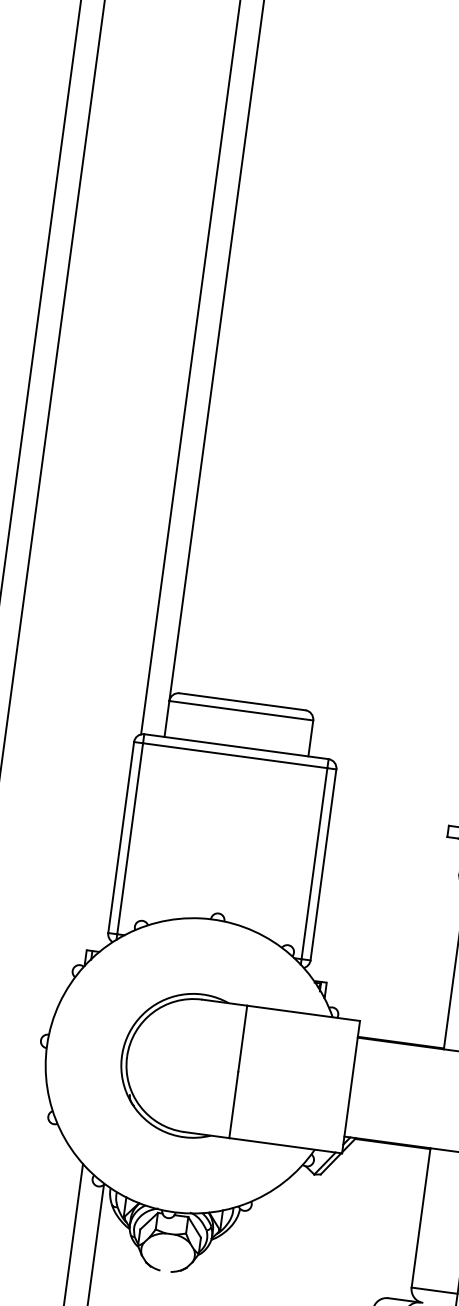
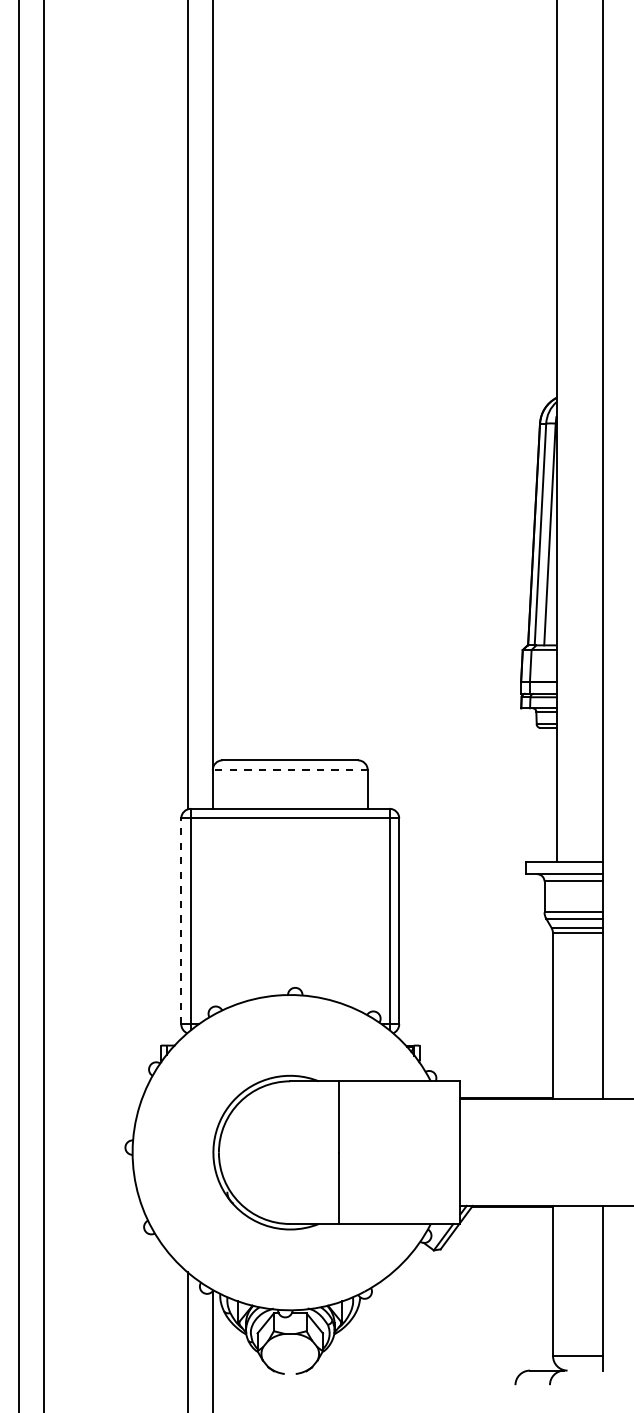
line: (241, 711) -> (290, 770), solid -> dashed
line: (121, 837) -> (181, 921), solid -> dashed

